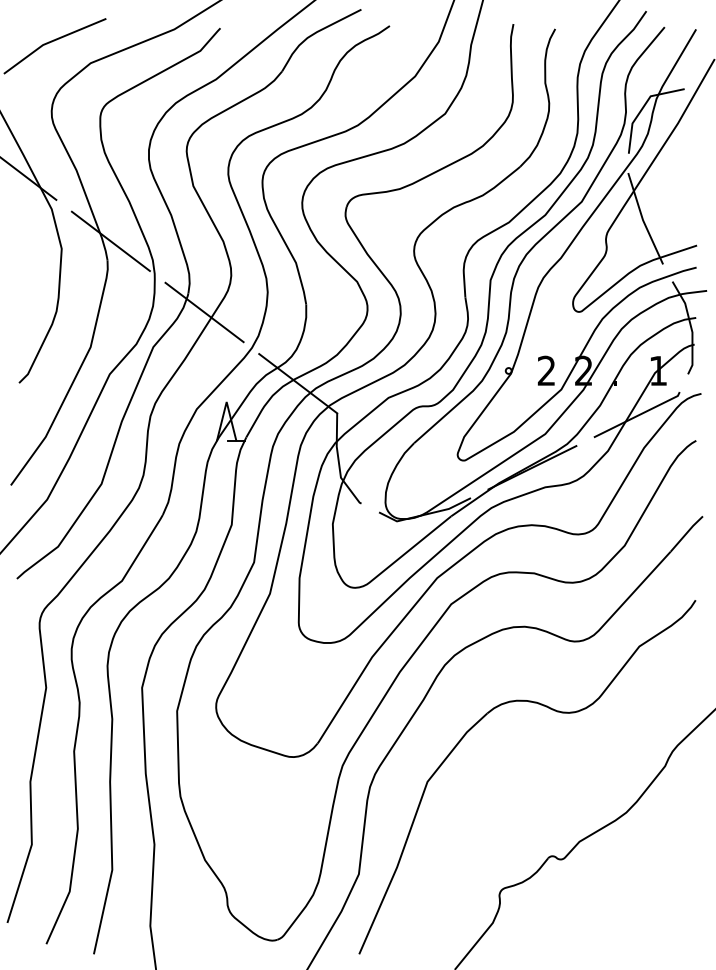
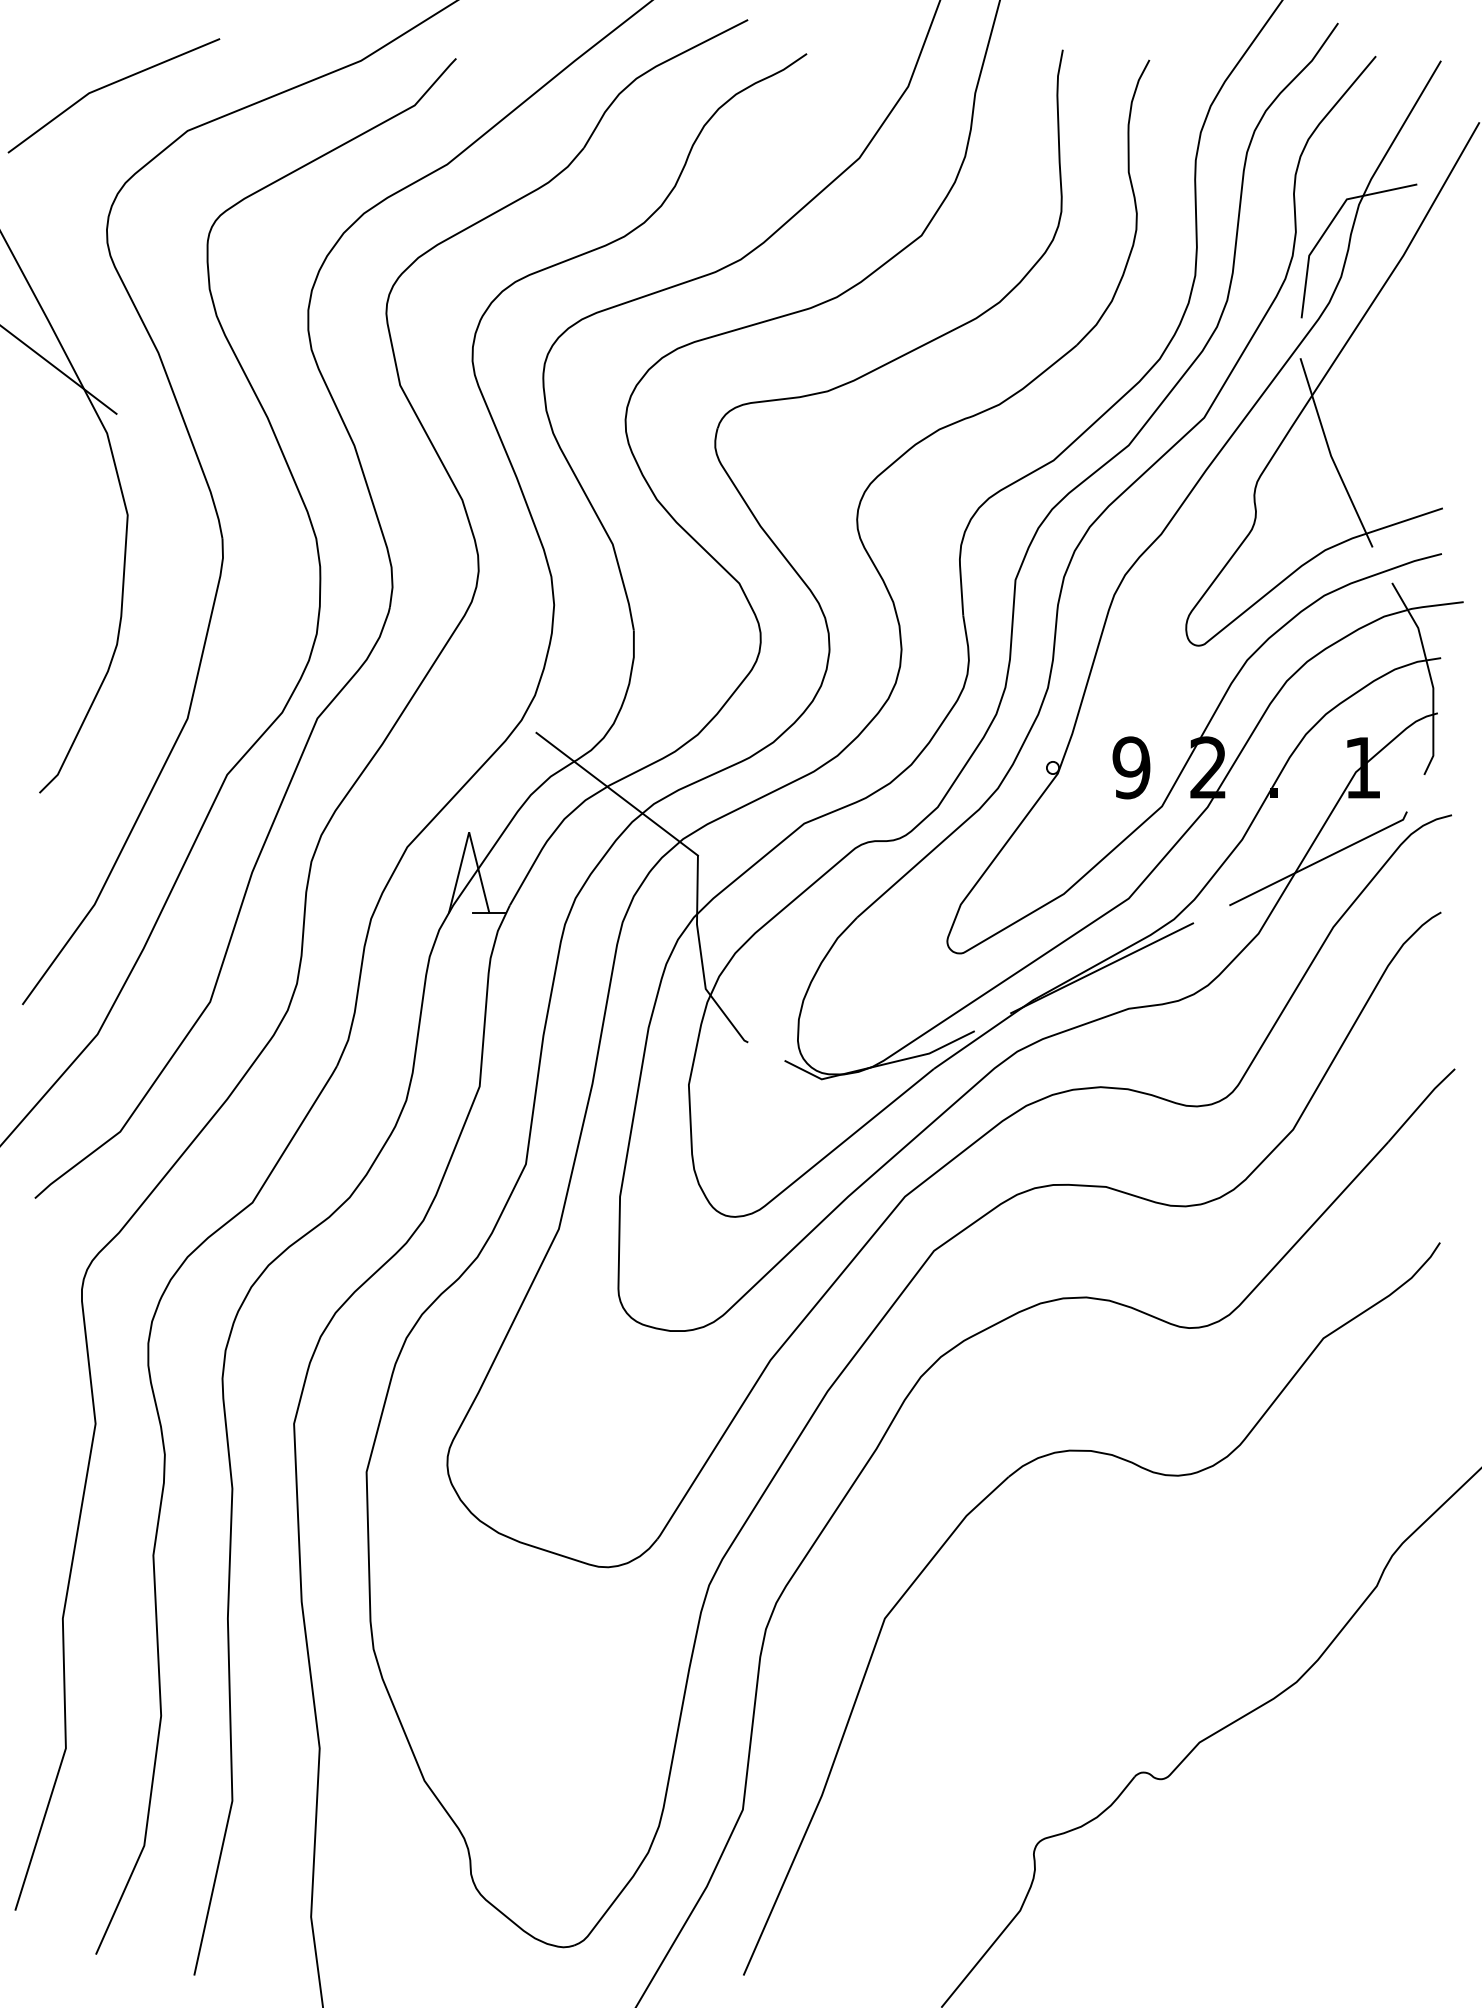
line: (110, 241) -> (228, 499), removed
line: (204, 312) -> (423, 646), removed
text: (546, 370) -> (1131, 766), 2 -> 9

